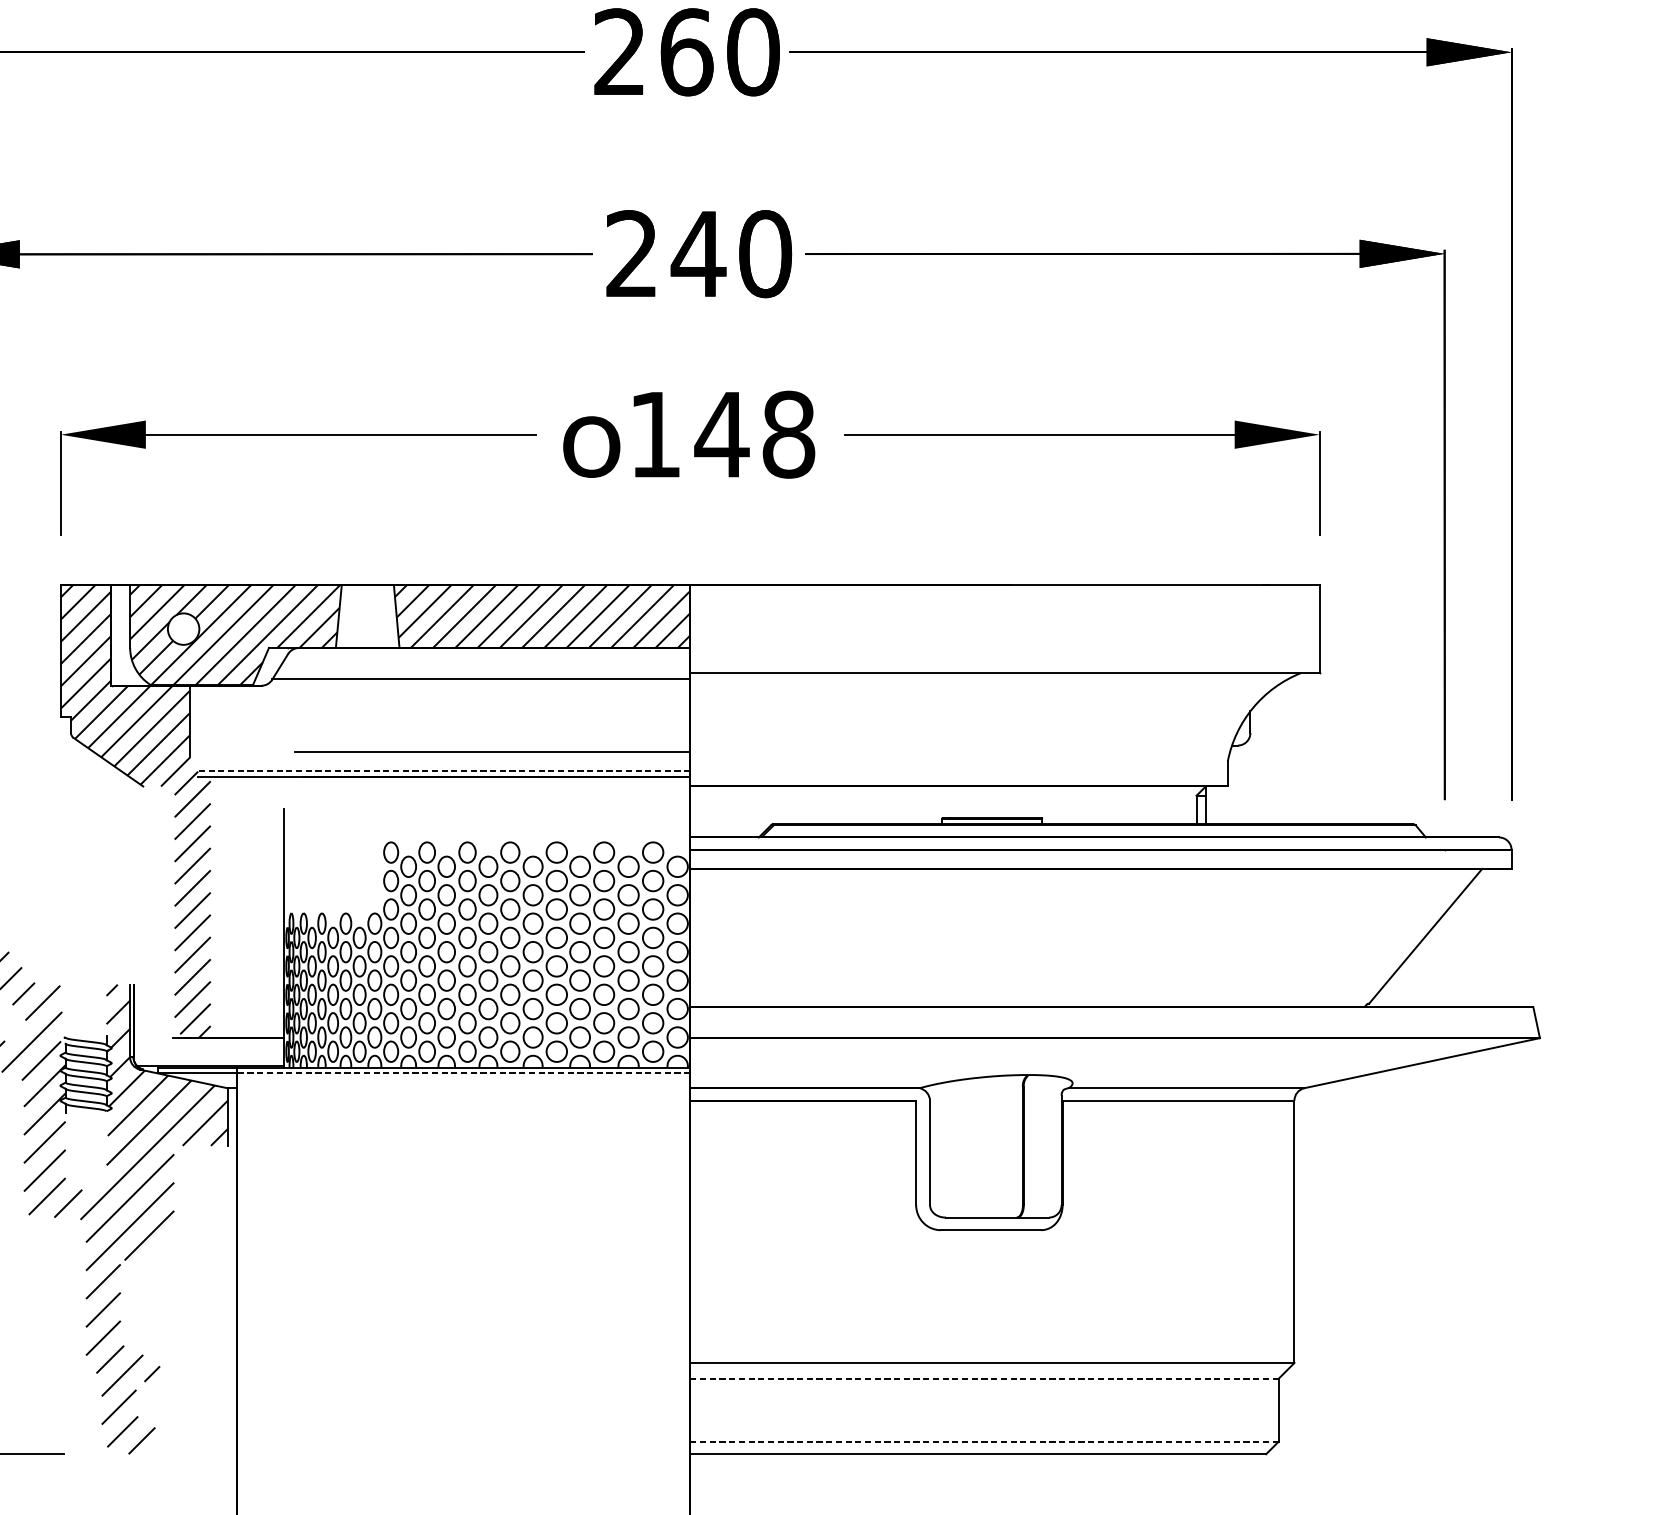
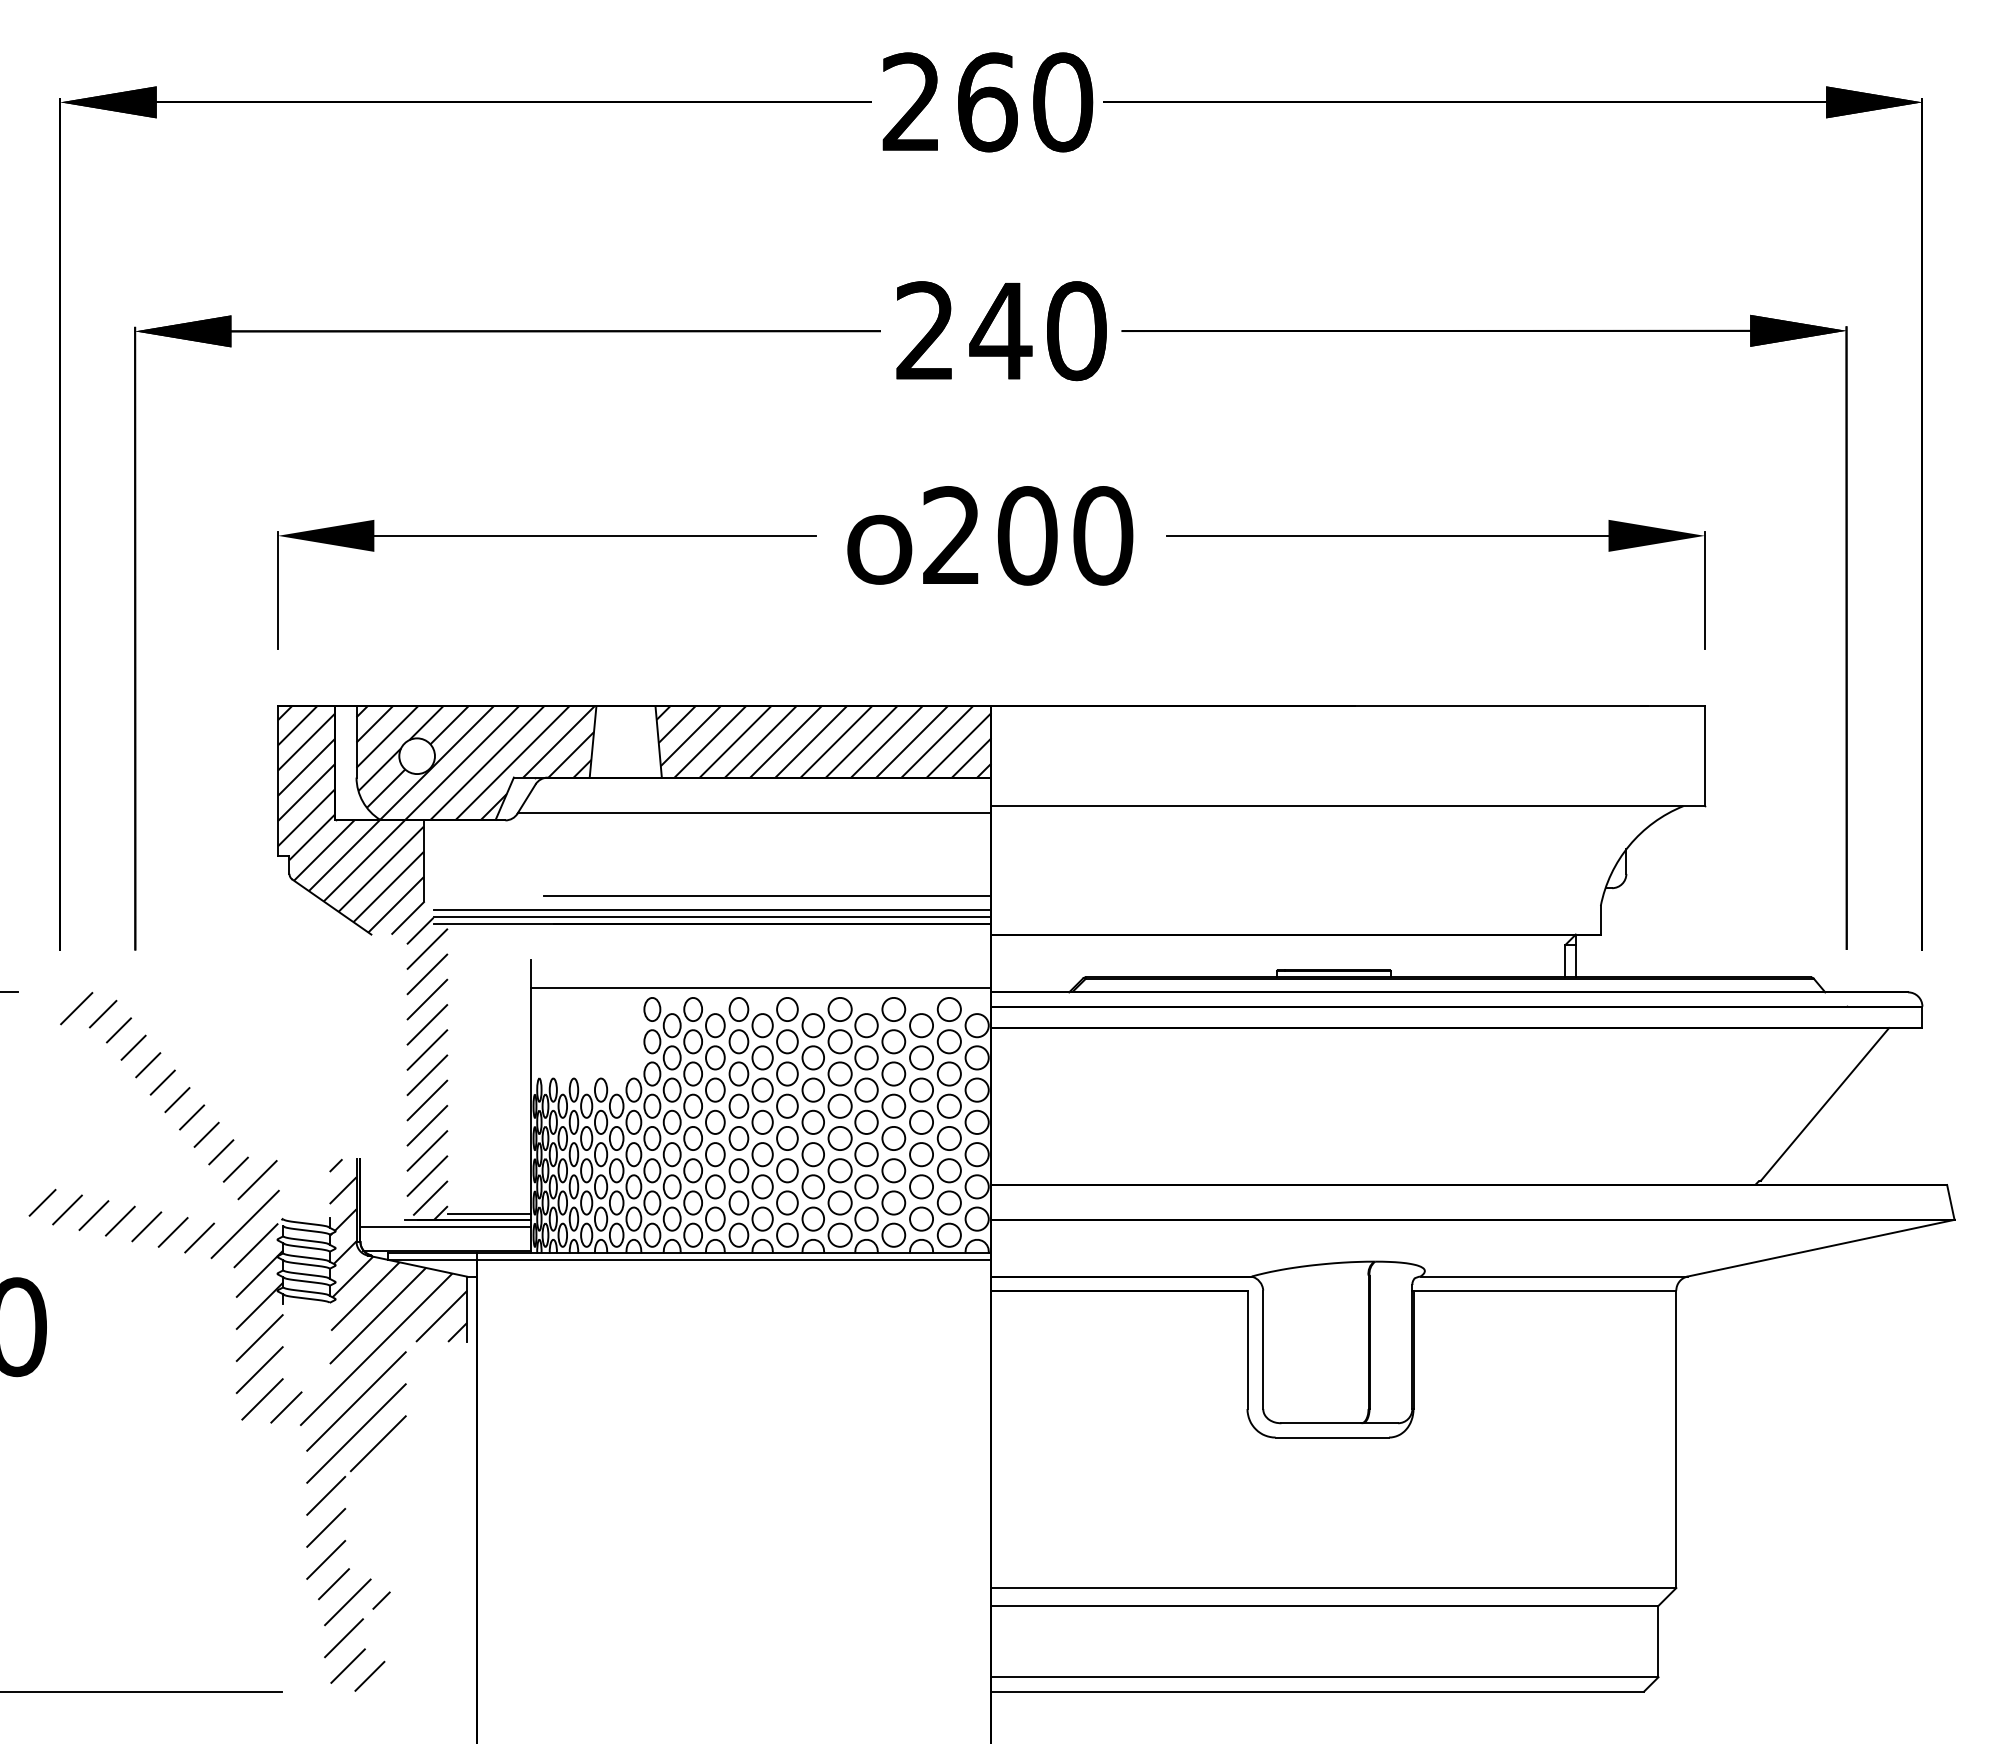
text: (722, 434) -> (1028, 535), 148 -> 200
line: (444, 764) -> (712, 909), added
line: (444, 771) -> (712, 917), dashed -> solid
line: (487, 834) -> (761, 988), added
line: (247, 1032) -> (489, 1213), added
line: (208, 1044) -> (445, 1227), added
line: (462, 1073) -> (733, 1259), dashed -> solid
line: (984, 1378) -> (1324, 1605), dashed -> solid
line: (984, 1441) -> (1324, 1677), dashed -> solid

